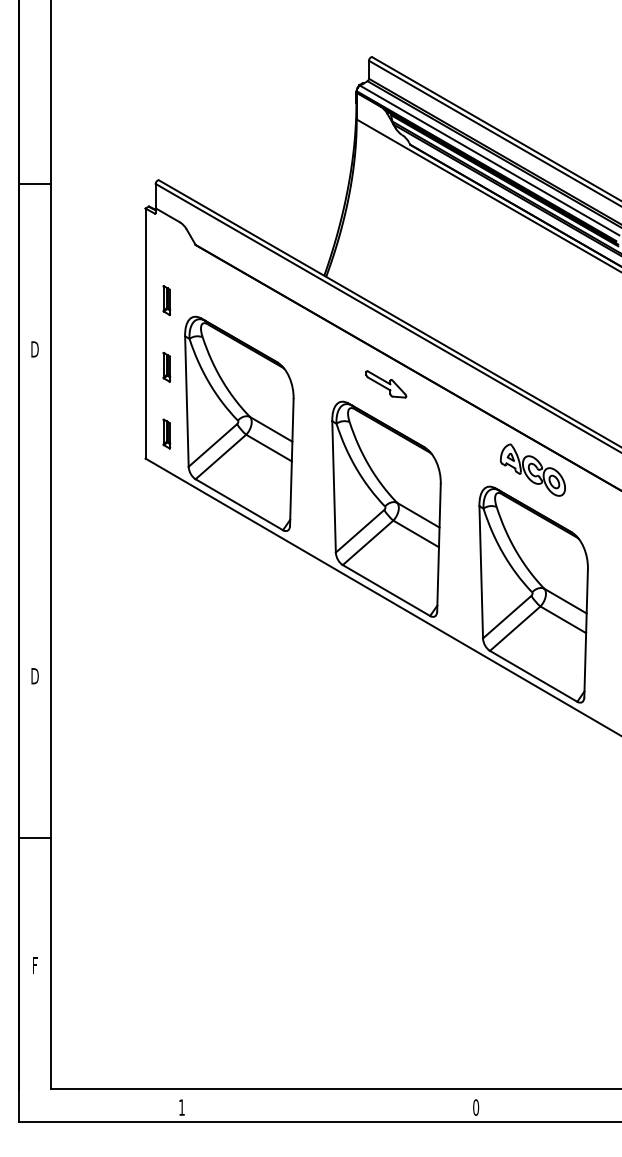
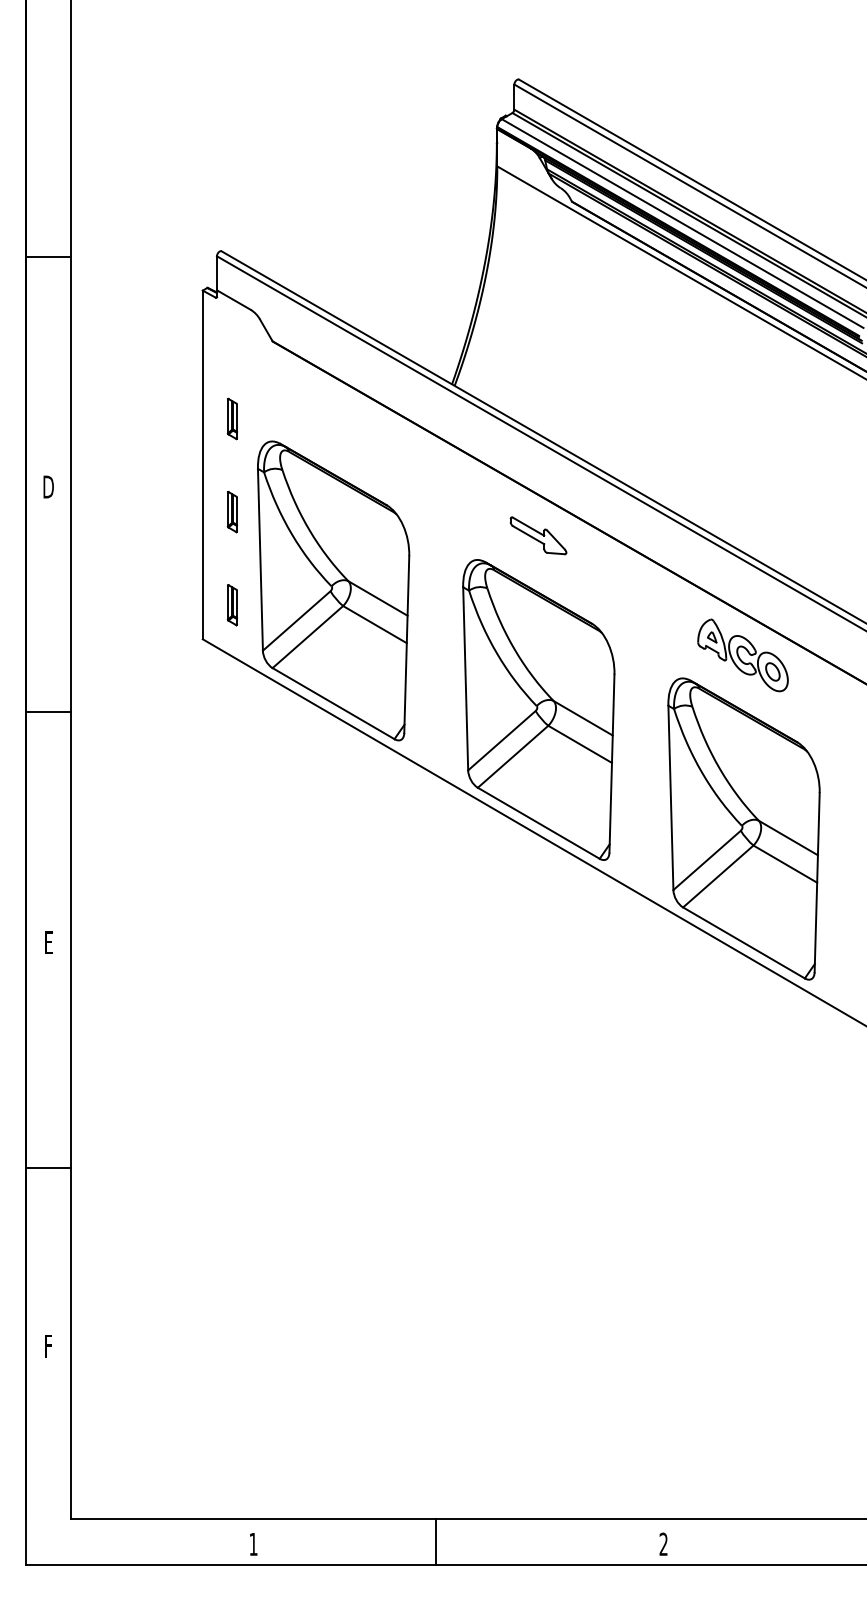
line: (34, 511) -> (48, 712), added
text: (34, 676) -> (48, 942), D -> E
line: (313, 1105) -> (436, 1541), added
text: (475, 1107) -> (663, 1544), 0 -> 2

